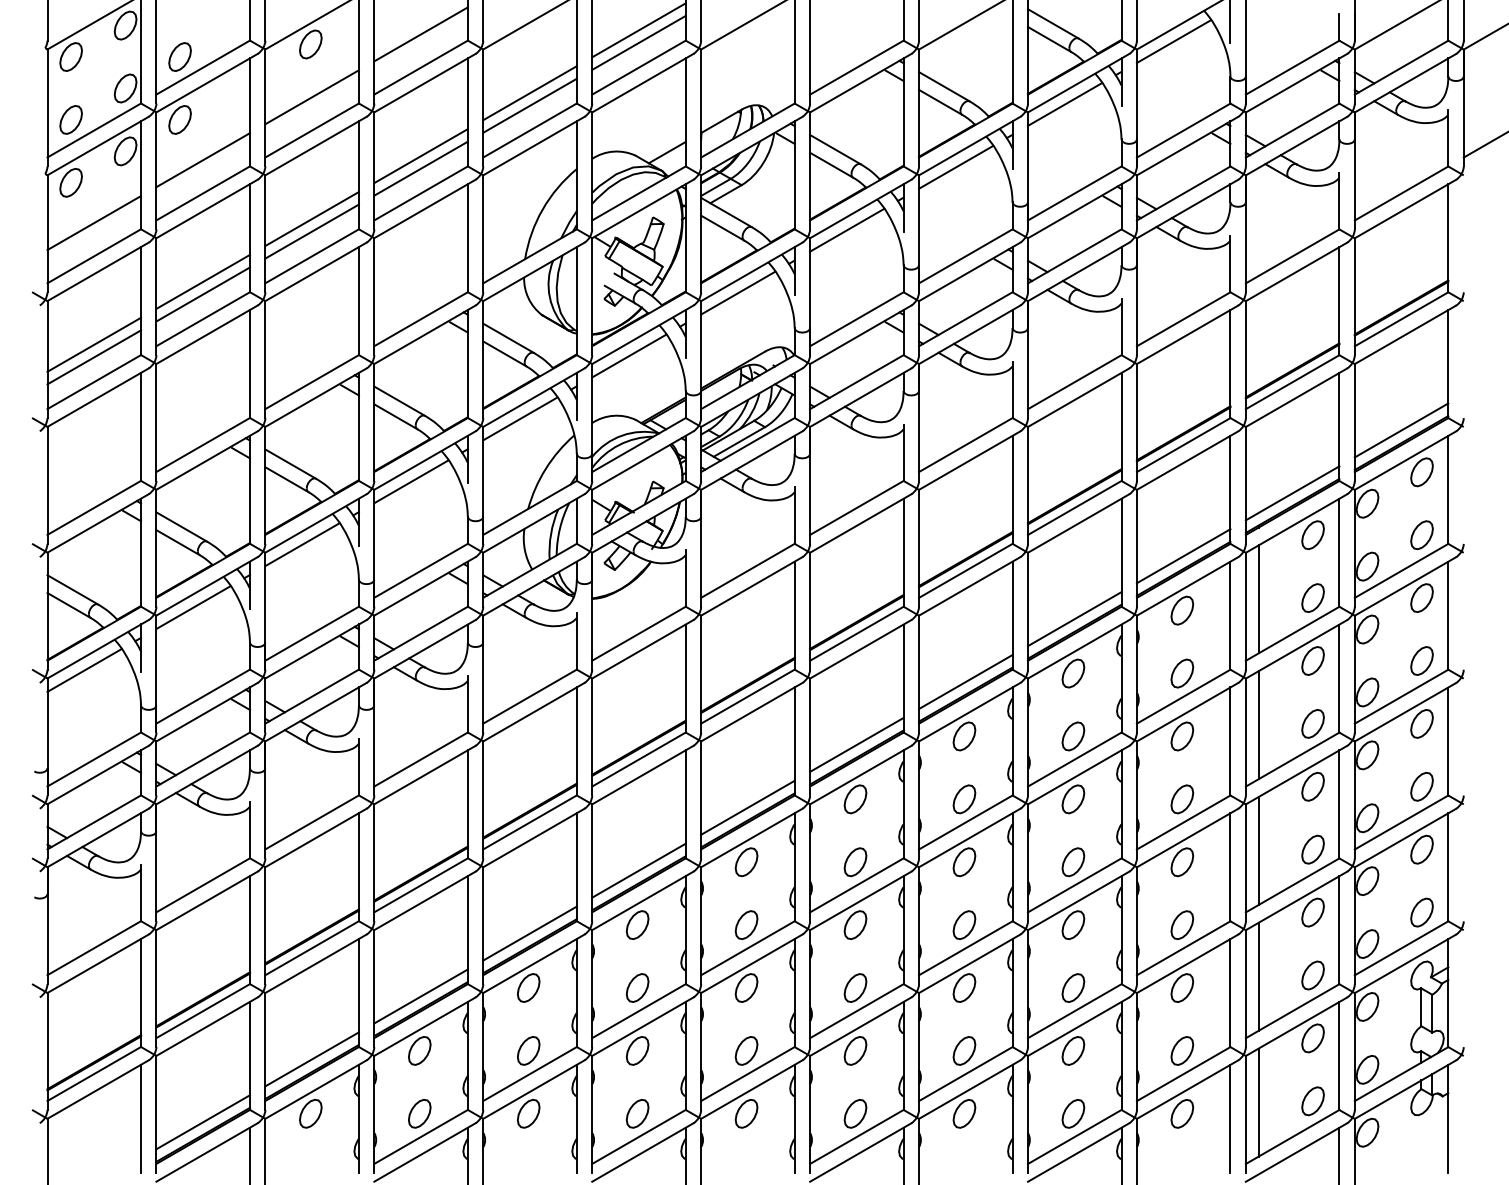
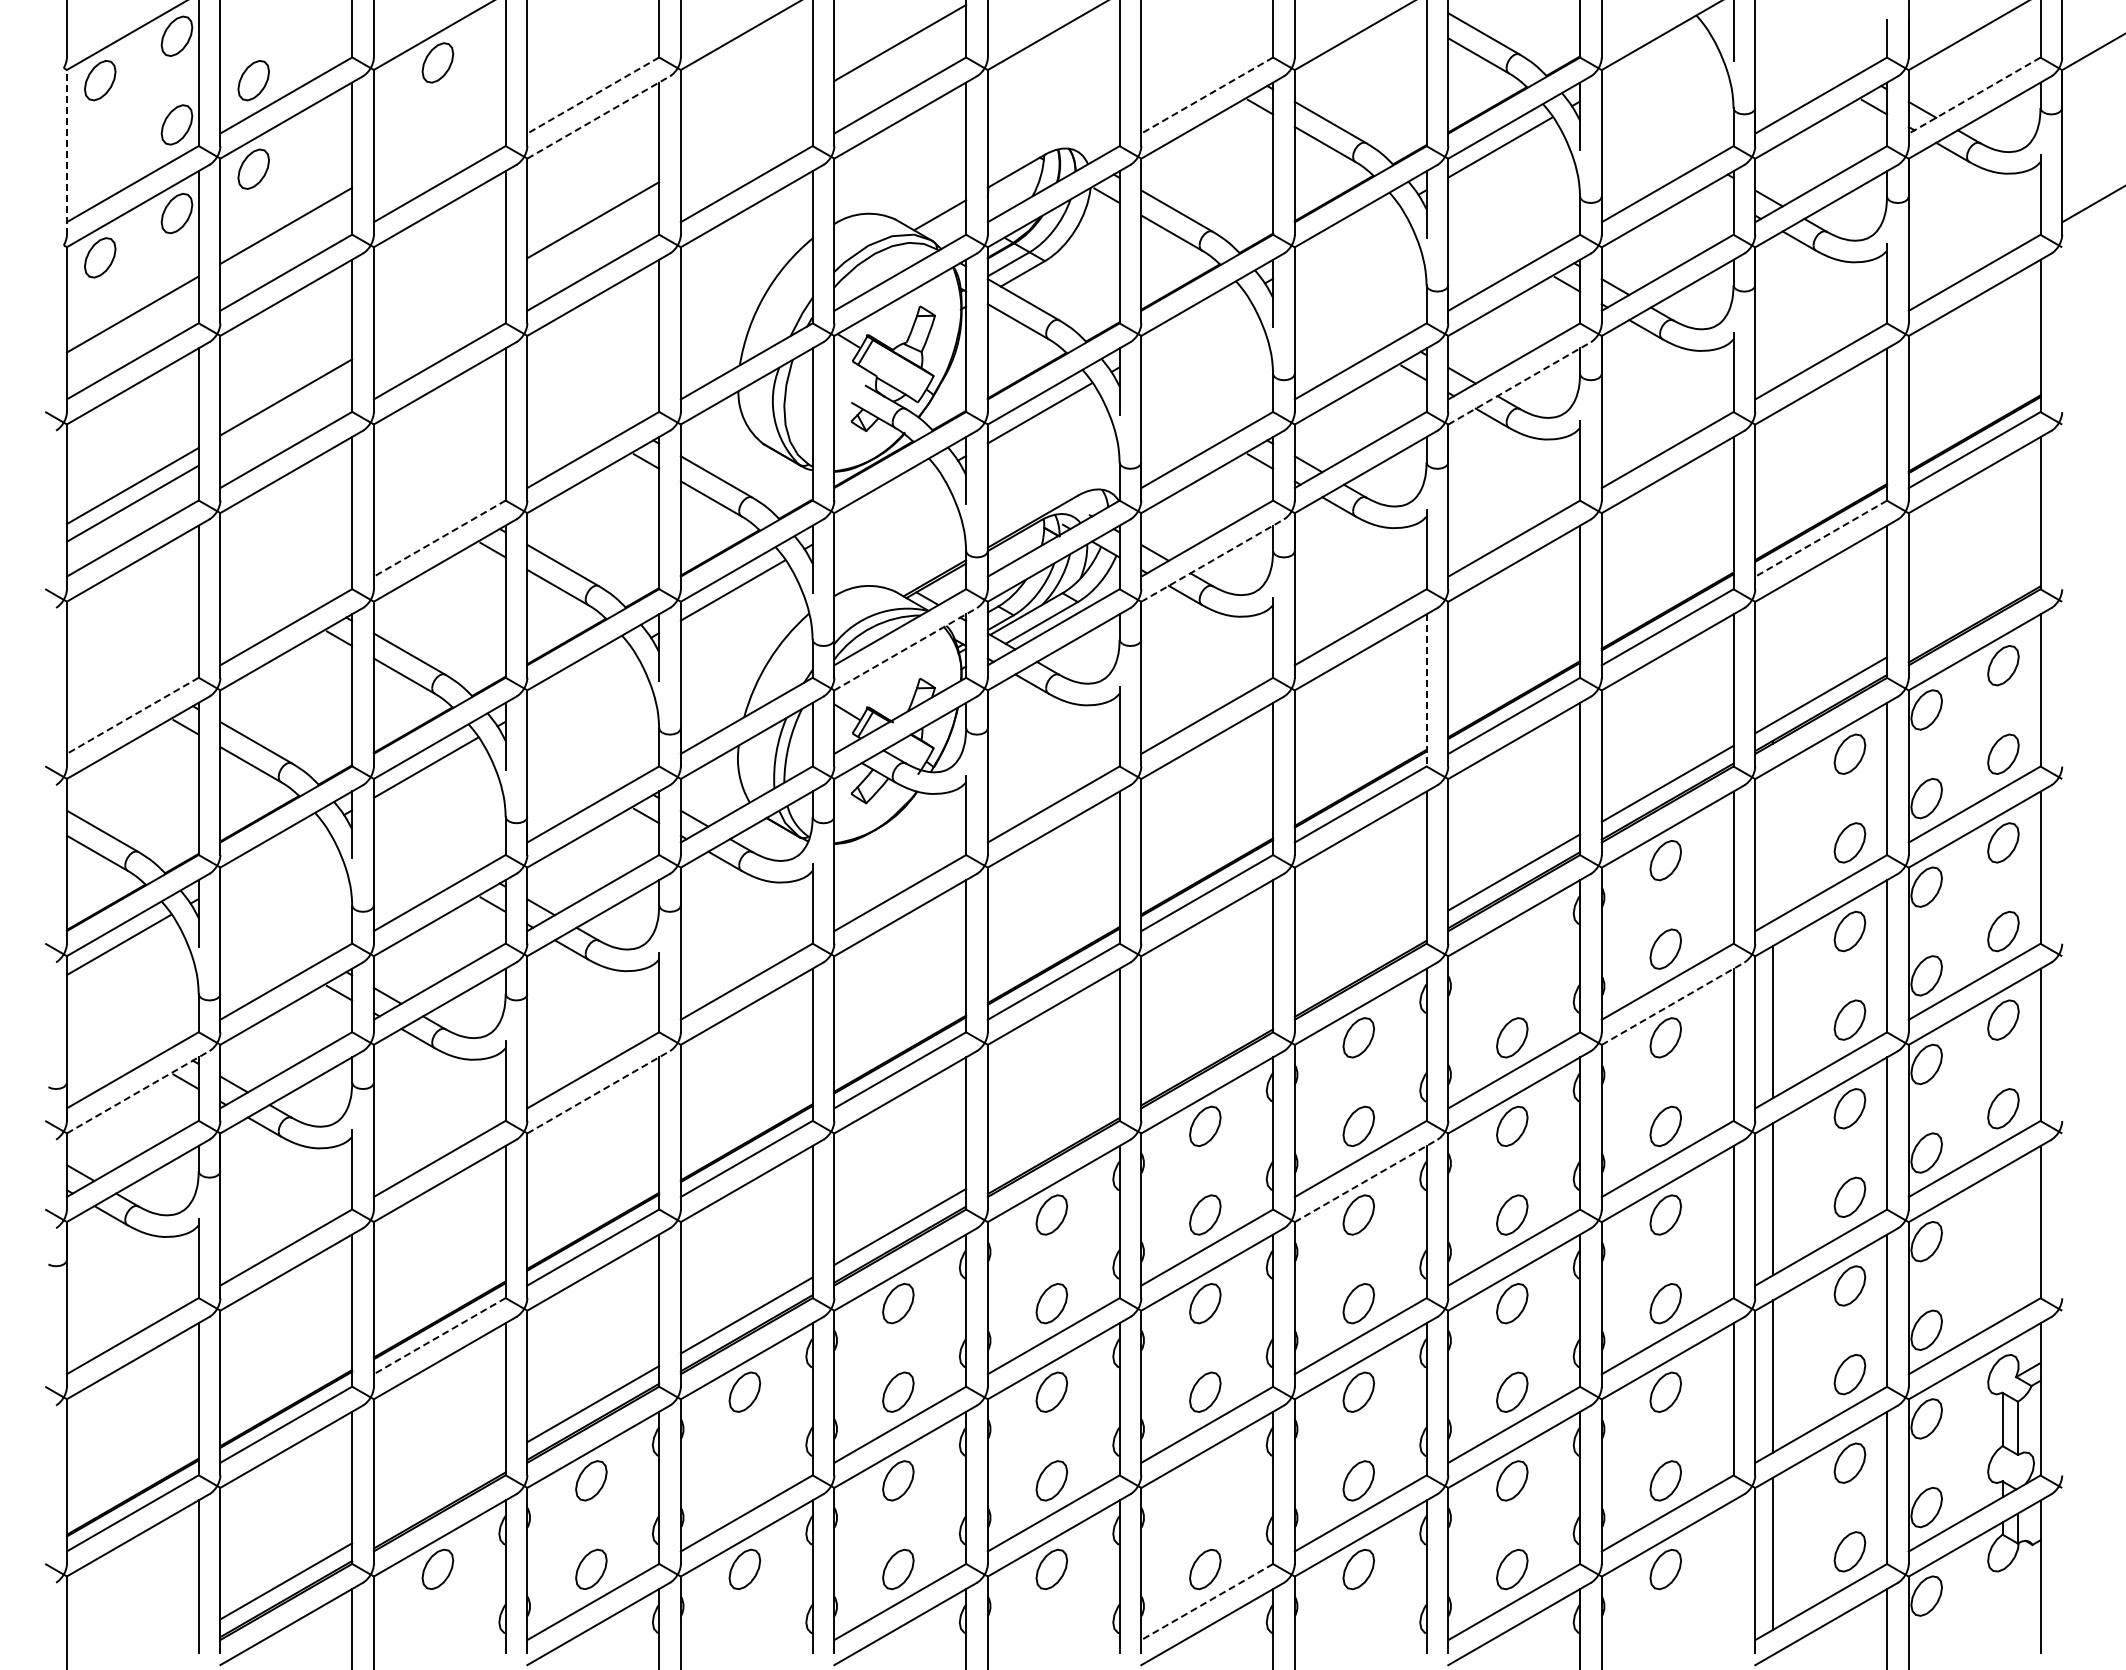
line: (421, 34) -> (593, 48), removed
line: (1173, 41) -> (1653, 58), removed
line: (639, 42) -> (900, 60), removed
line: (420, 67) -> (592, 95), solid -> dashed
line: (856, 67) -> (1206, 95), solid -> dashed
line: (1401, 67) -> (1974, 95), solid -> dashed
line: (425, 83) -> (599, 117), solid -> dashed
line: (529, 93) -> (746, 131), removed
line: (311, 97) -> (439, 137), removed
line: (529, 105) -> (746, 149), removed
line: (47, 107) -> (66, 151), solid -> dashed
part: (71, 119) -> (100, 168), removed
line: (1221, 138) -> (1720, 195), removed
line: (955, 166) -> (1346, 235), removed
line: (421, 168) -> (593, 237), removed
line: (311, 218) -> (439, 308), removed
line: (847, 230) -> (1193, 324), removed
line: (311, 231) -> (439, 326), removed
line: (1079, 272) -> (1520, 383), solid -> dashed
line: (203, 294) -> (286, 415), removed
line: (629, 355) -> (886, 501), removed
line: (311, 382) -> (439, 538), solid -> dashed
line: (1292, 382) -> (1820, 538), solid -> dashed
line: (861, 397) -> (1213, 560), solid -> dashed
line: (1401, 430) -> (1974, 606), removed
line: (643, 460) -> (906, 648), solid -> dashed
line: (411, 481) -> (579, 678), removed
line: (1012, 489) -> (1426, 690), solid -> dashed
line: (94, 508) -> (132, 716), solid -> dashed
line: (1258, 599) -> (1773, 844), removed
line: (193, 607) -> (272, 856), removed
part: (1073, 673) -> (1512, 948), removed
line: (965, 682) -> (1360, 961), removed
line: (1187, 712) -> (1673, 1003), solid -> dashed
line: (857, 744) -> (1207, 1049), removed
line: (98, 774) -> (138, 1091), solid -> dashed
line: (425, 774) -> (599, 1091), solid -> dashed
line: (747, 807) -> (1053, 1138), removed
line: (969, 837) -> (1366, 1180), solid -> dashed
part: (1422, 849) -> (2003, 1196), removed
part: (1422, 912) -> (2003, 1285), removed
line: (311, 948) -> (439, 1336), solid -> dashed
part: (528, 1050) -> (744, 1480), removed
part: (855, 1050) -> (1205, 1480), removed
line: (311, 1059) -> (439, 1492), removed
line: (1230, 1118) -> (1733, 1576), removed
line: (856, 1137) -> (1206, 1602), solid -> dashed

